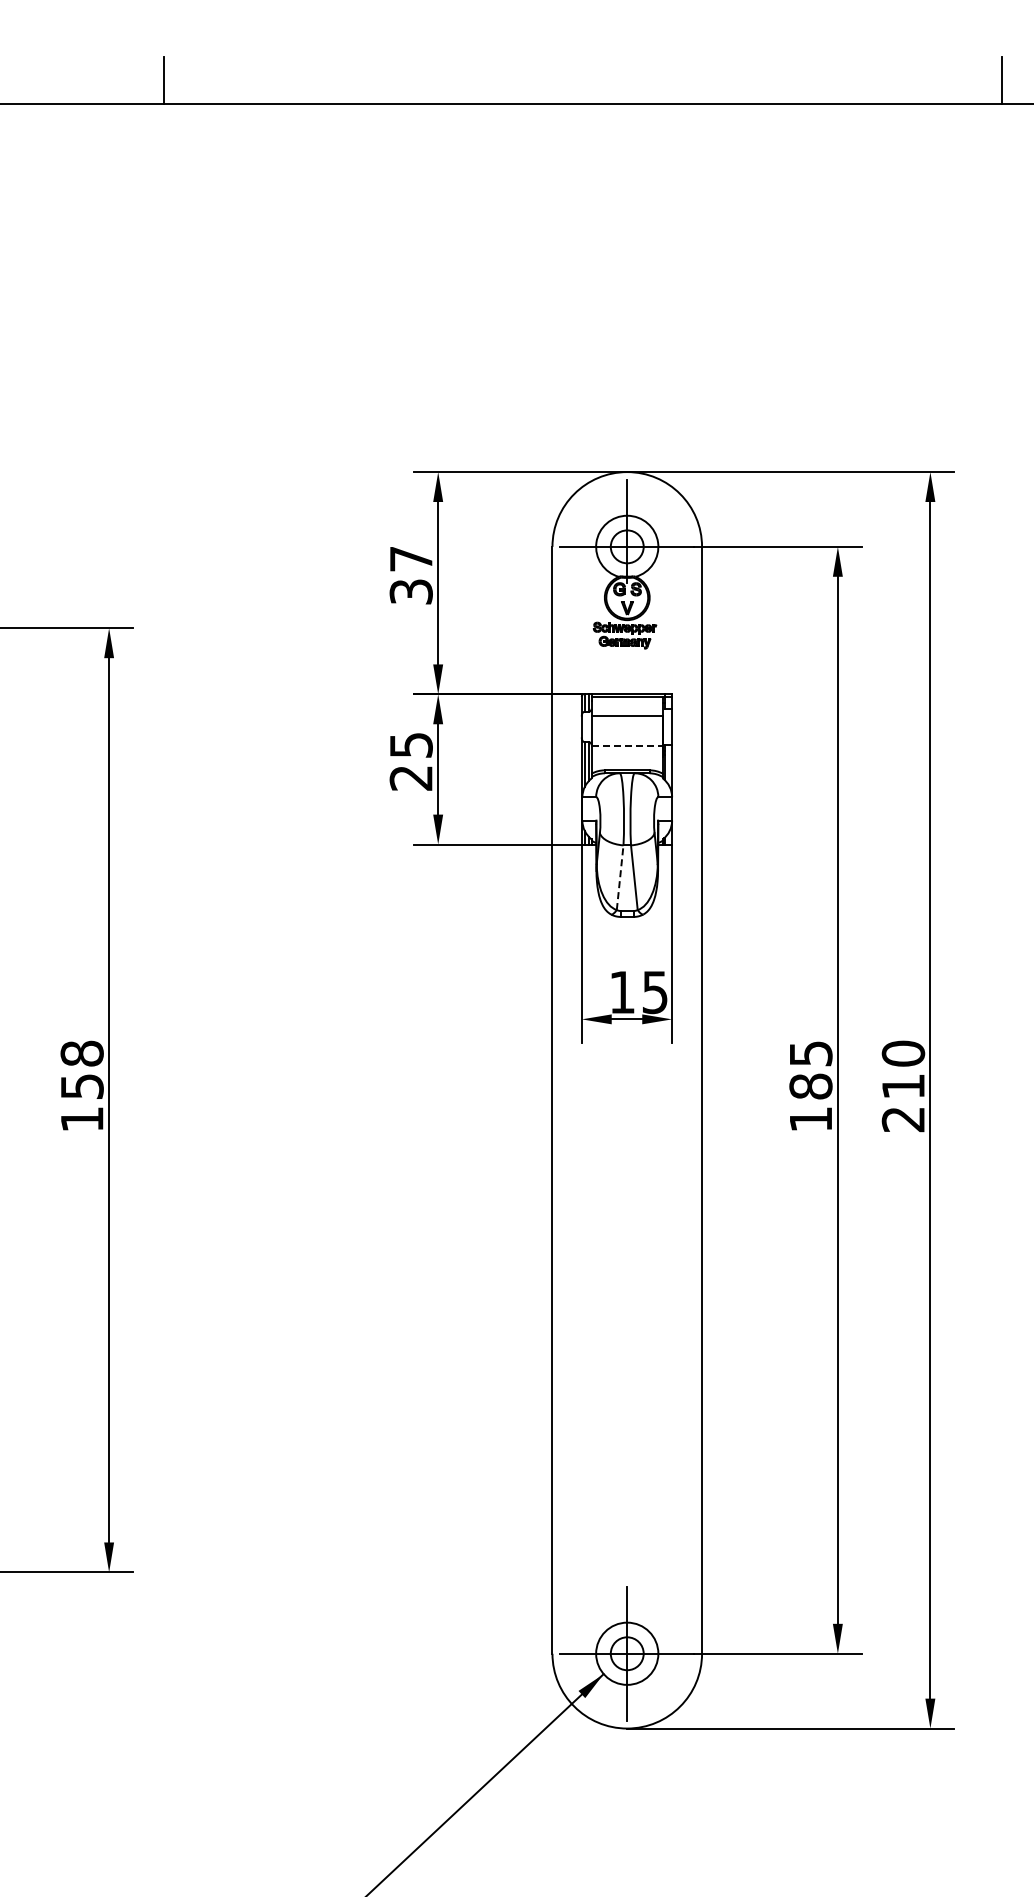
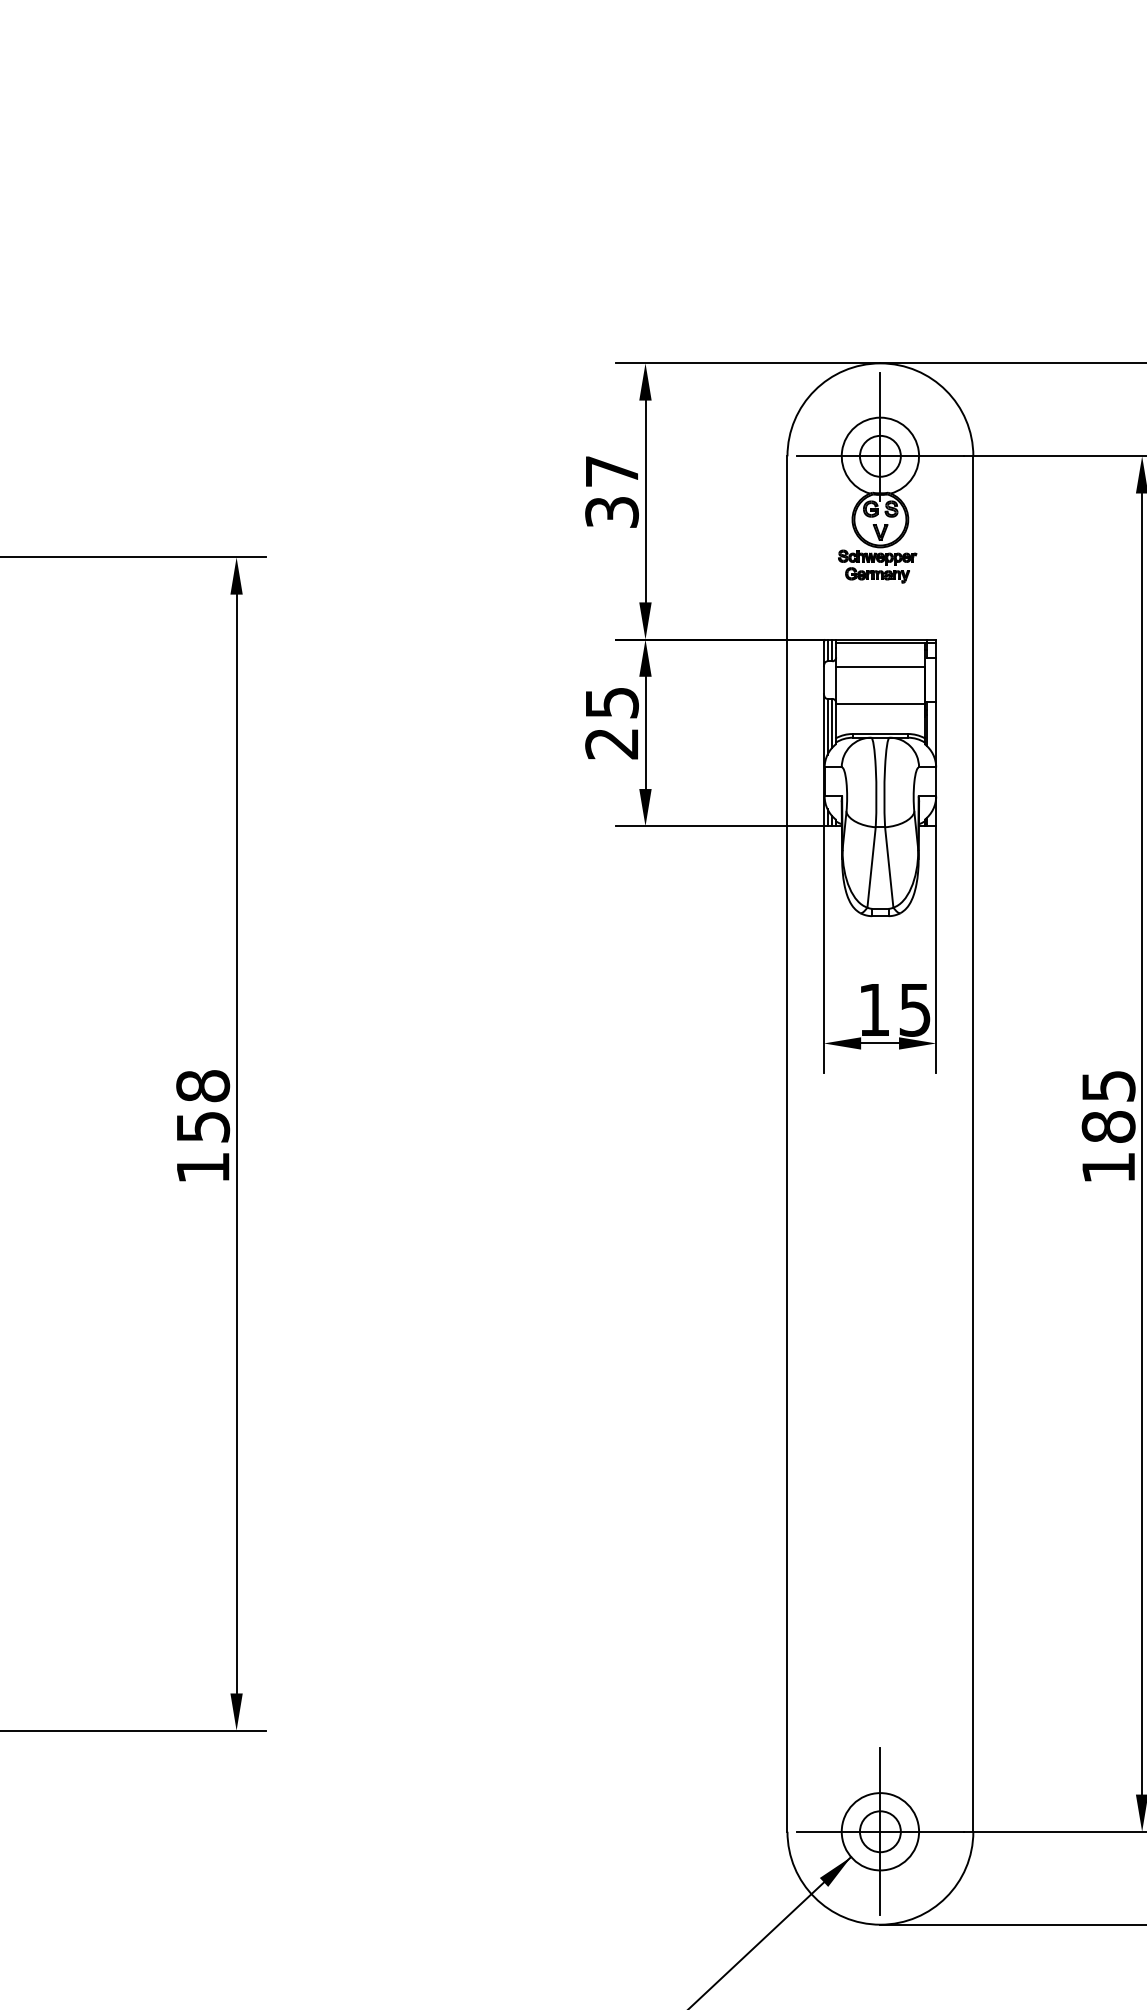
line: (627, 746) -> (880, 704), dashed -> solid
line: (620, 877) -> (872, 867), dashed -> solid

